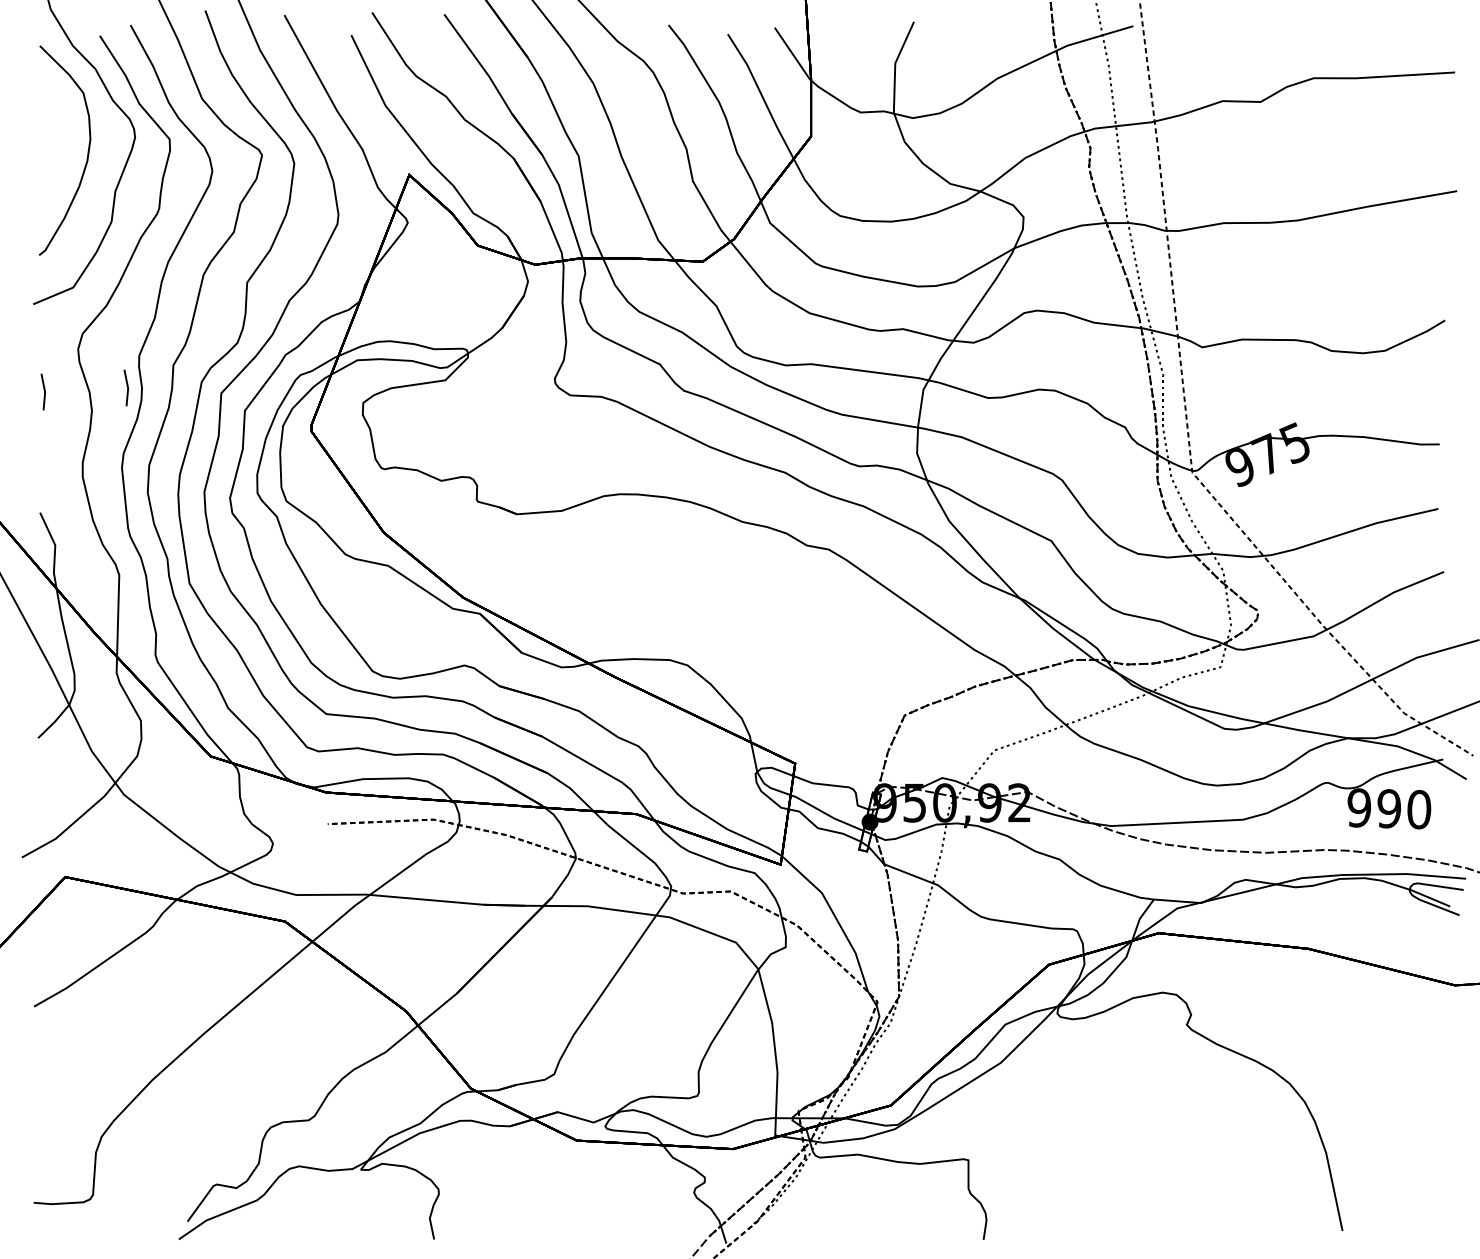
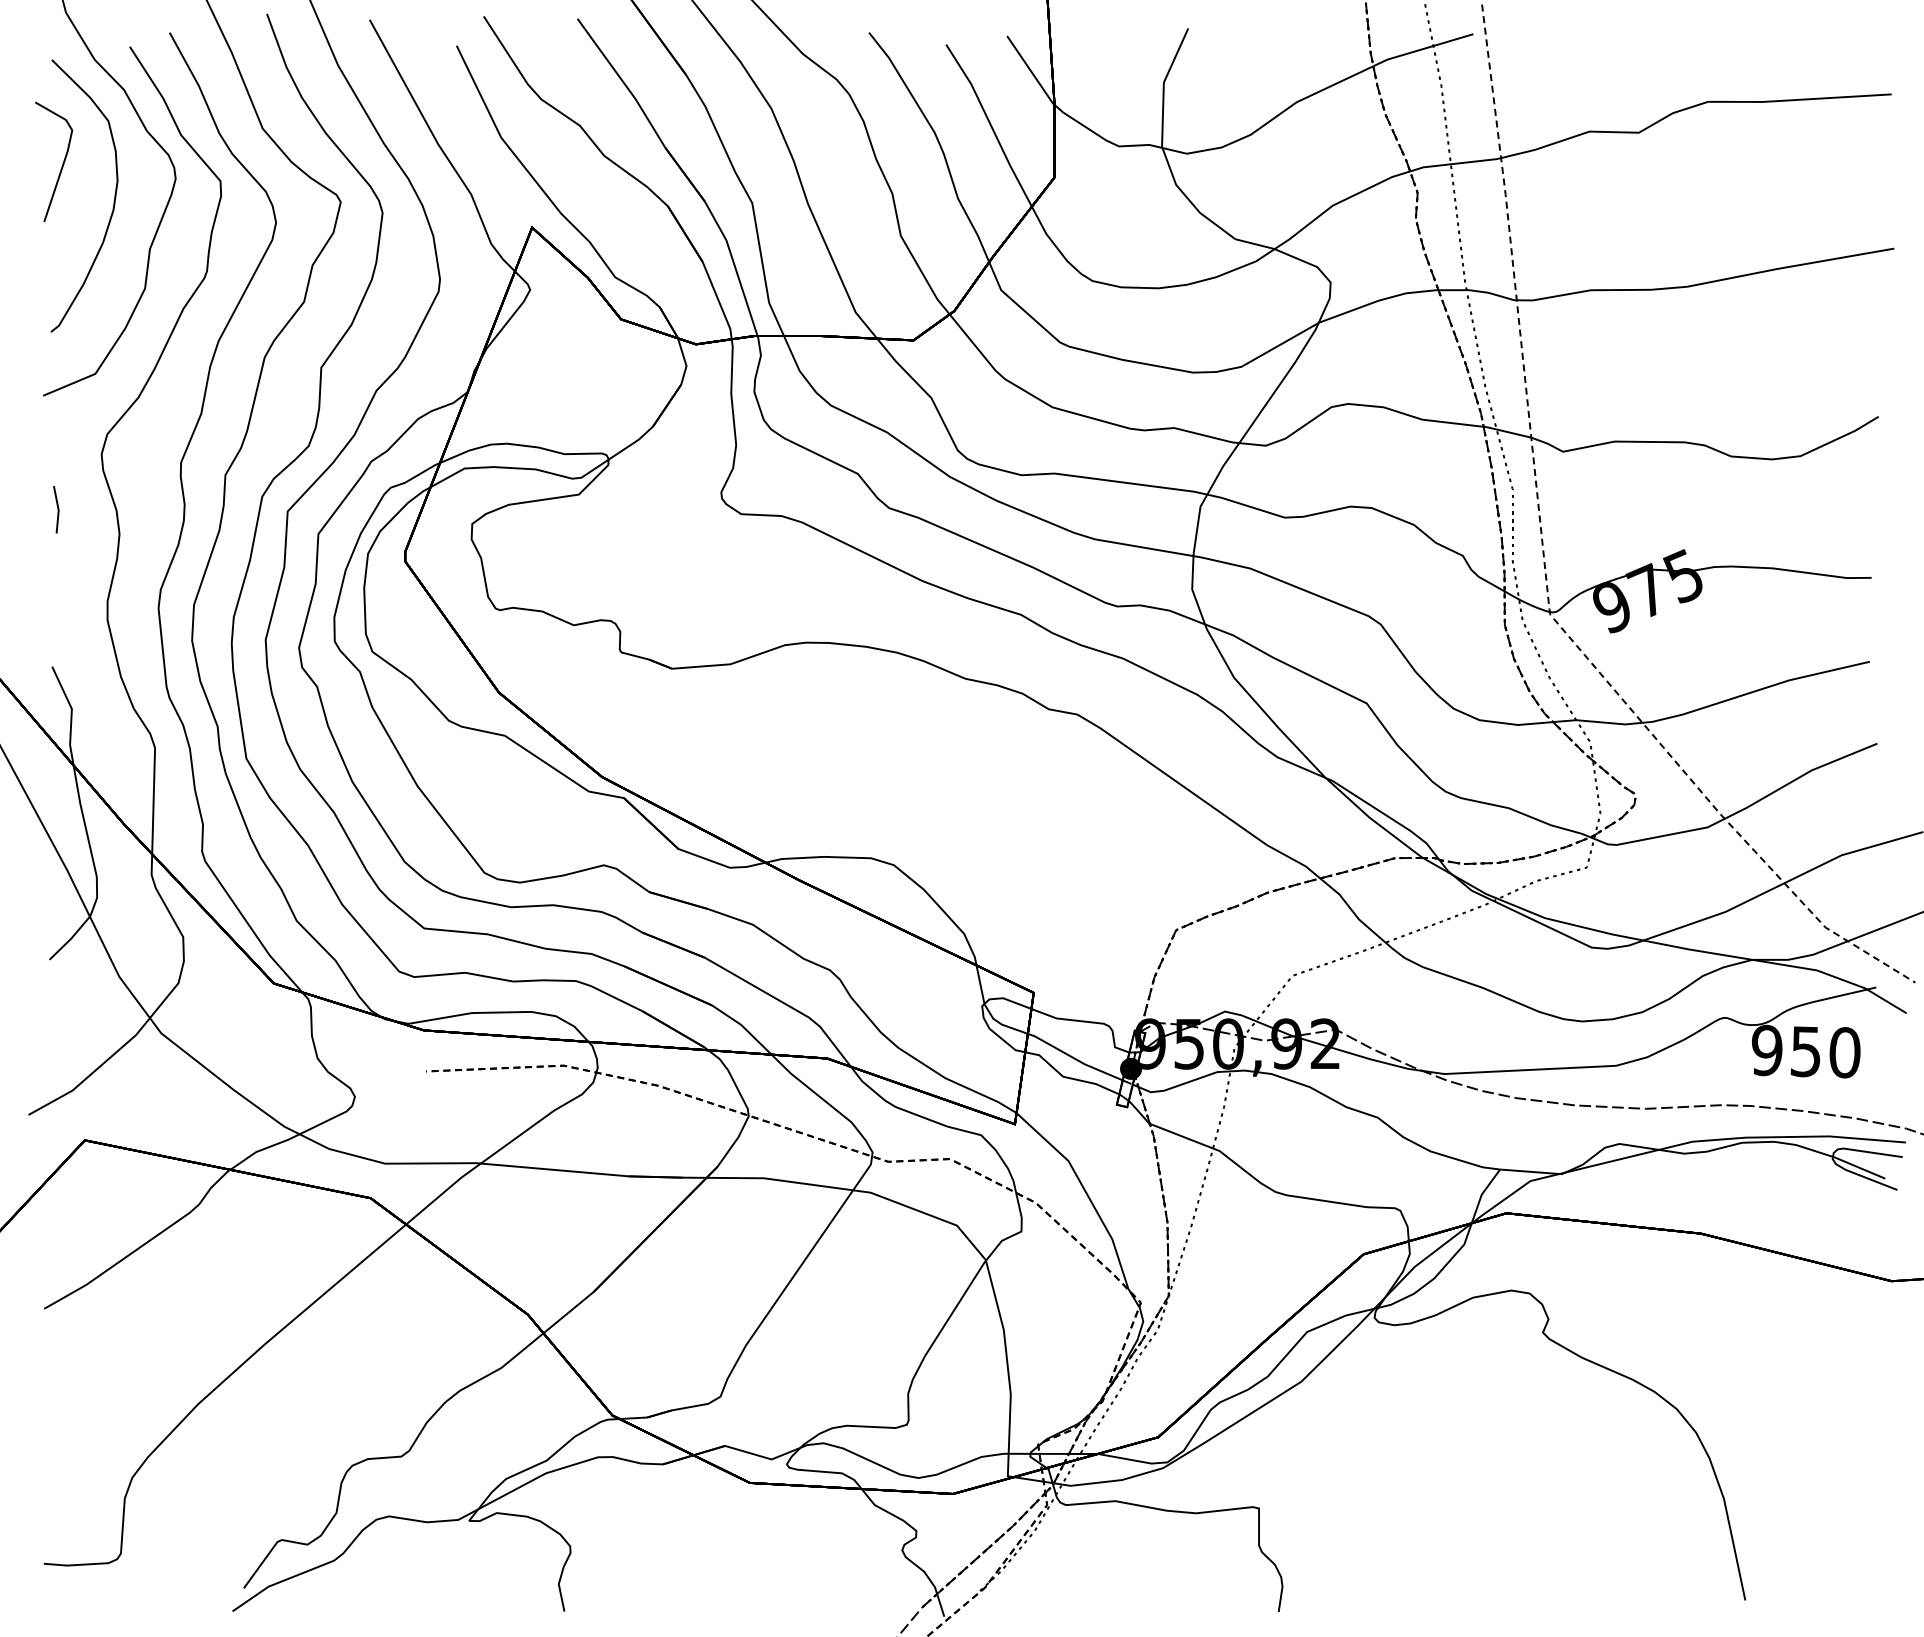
line: (47, 126) -> (61, 164), added
line: (126, 386) -> (164, 502), removed
text: (1388, 808) -> (1805, 1051), 990 -> 950

